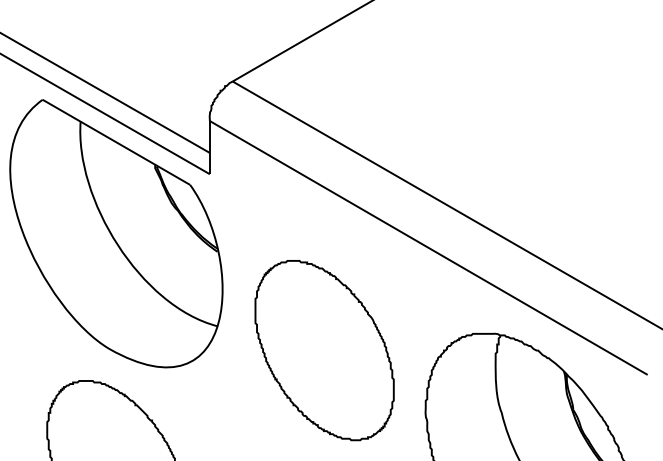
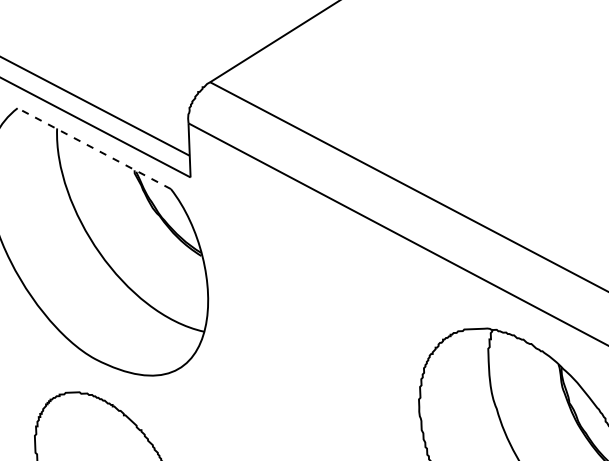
line: (115, 142) -> (93, 148), solid -> dashed
part: (324, 350) -> (314, 352), removed

